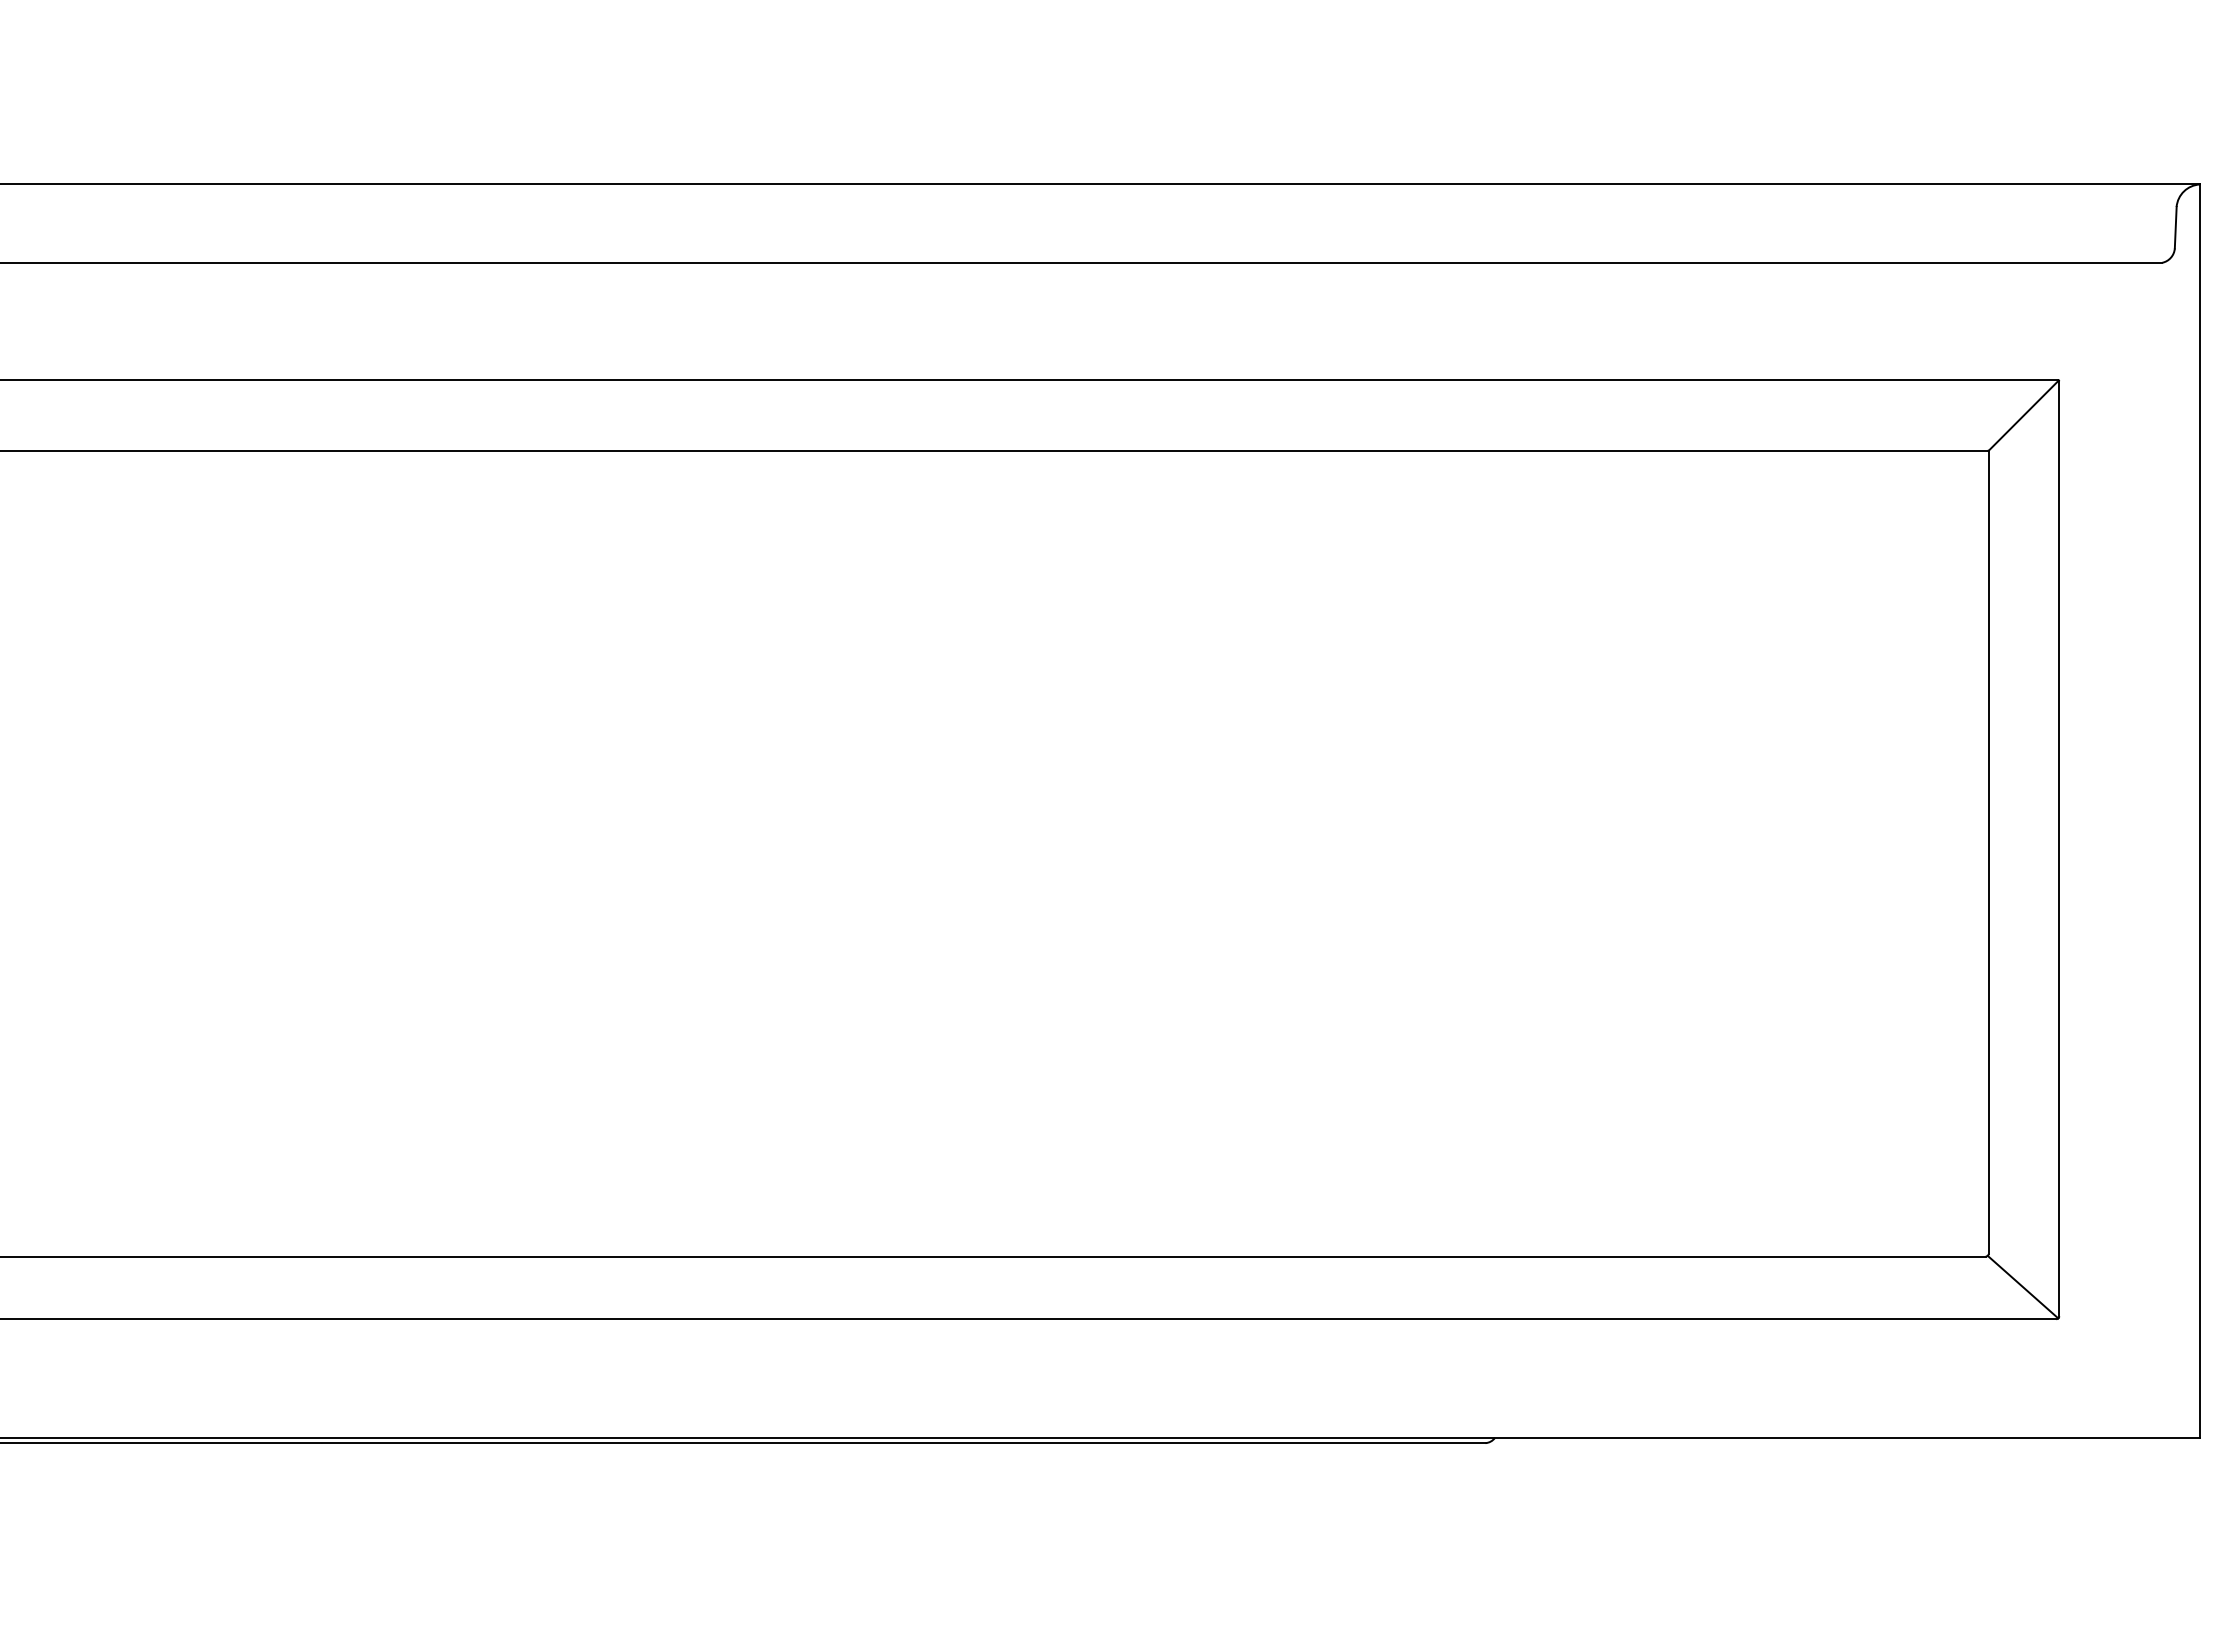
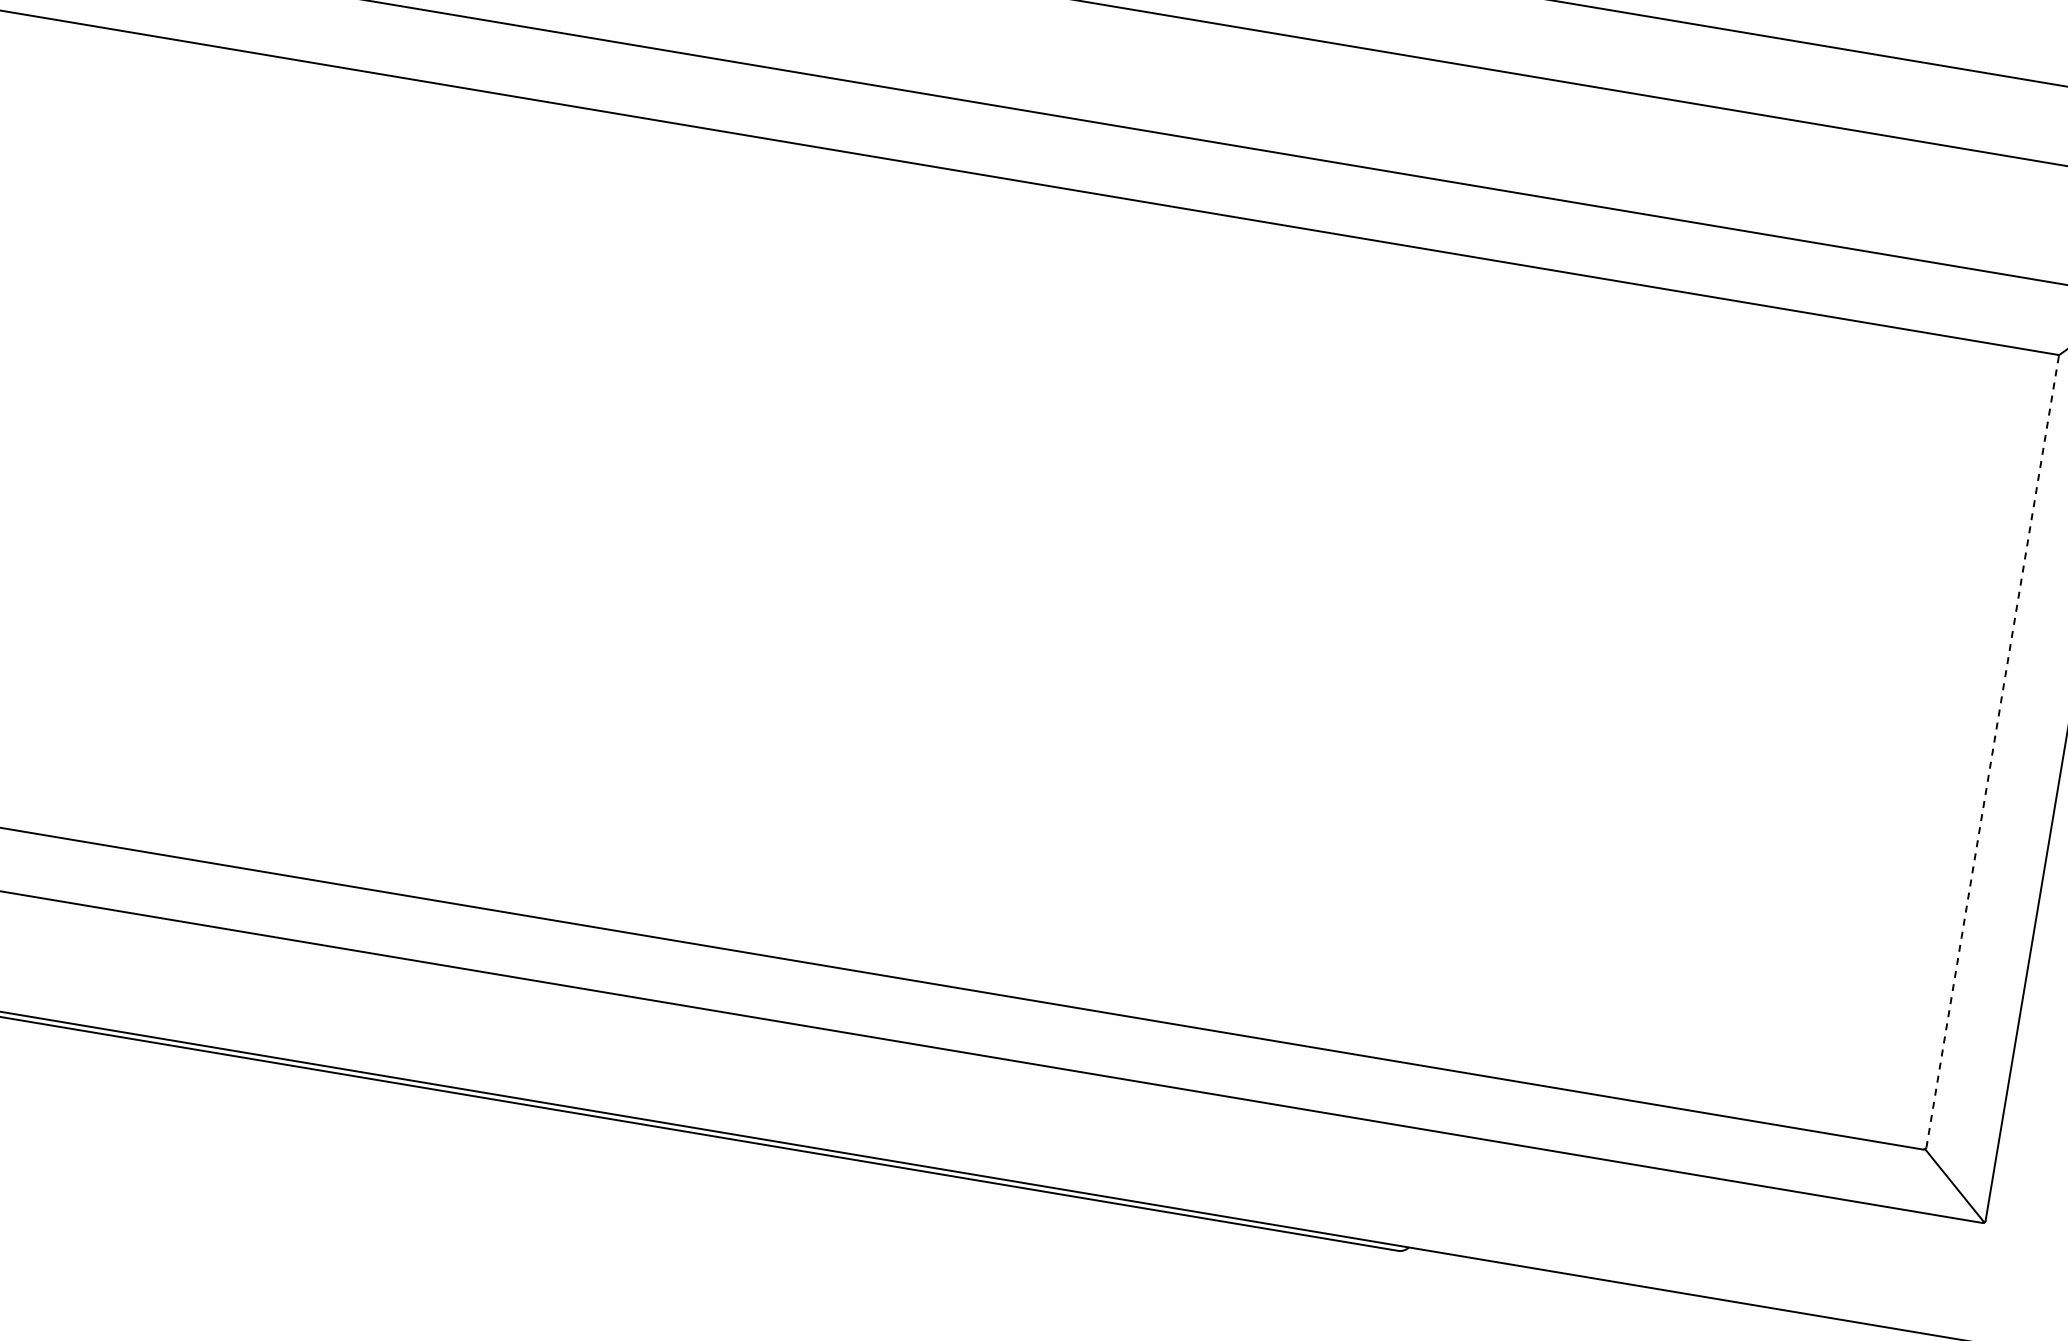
line: (1988, 852) -> (1992, 751), solid -> dashed

